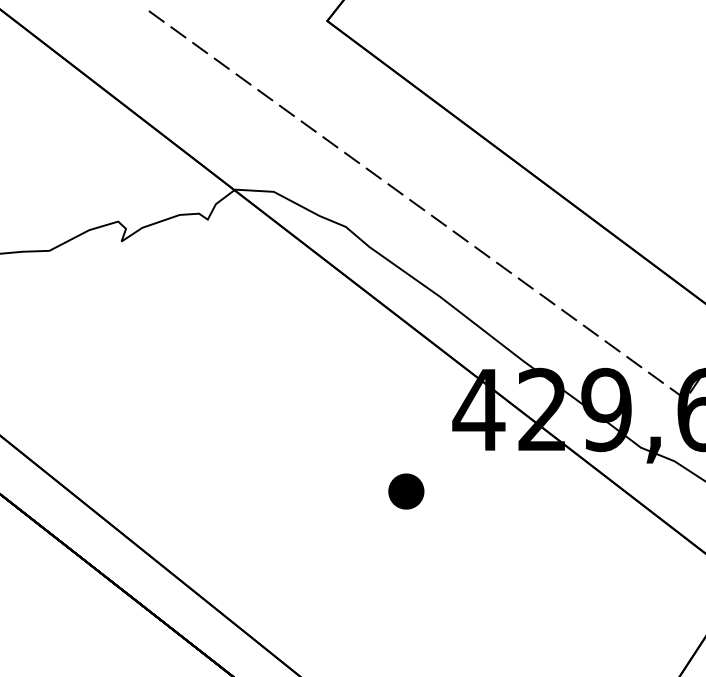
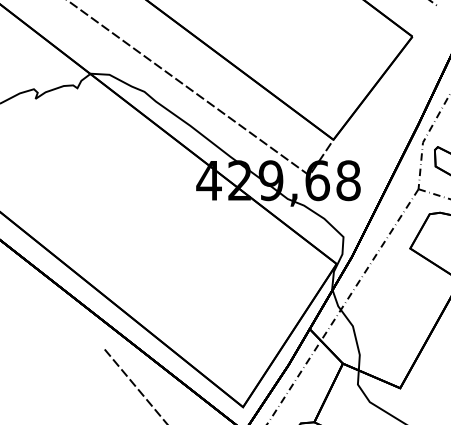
part: (405, 489) -> (173, 219), removed

